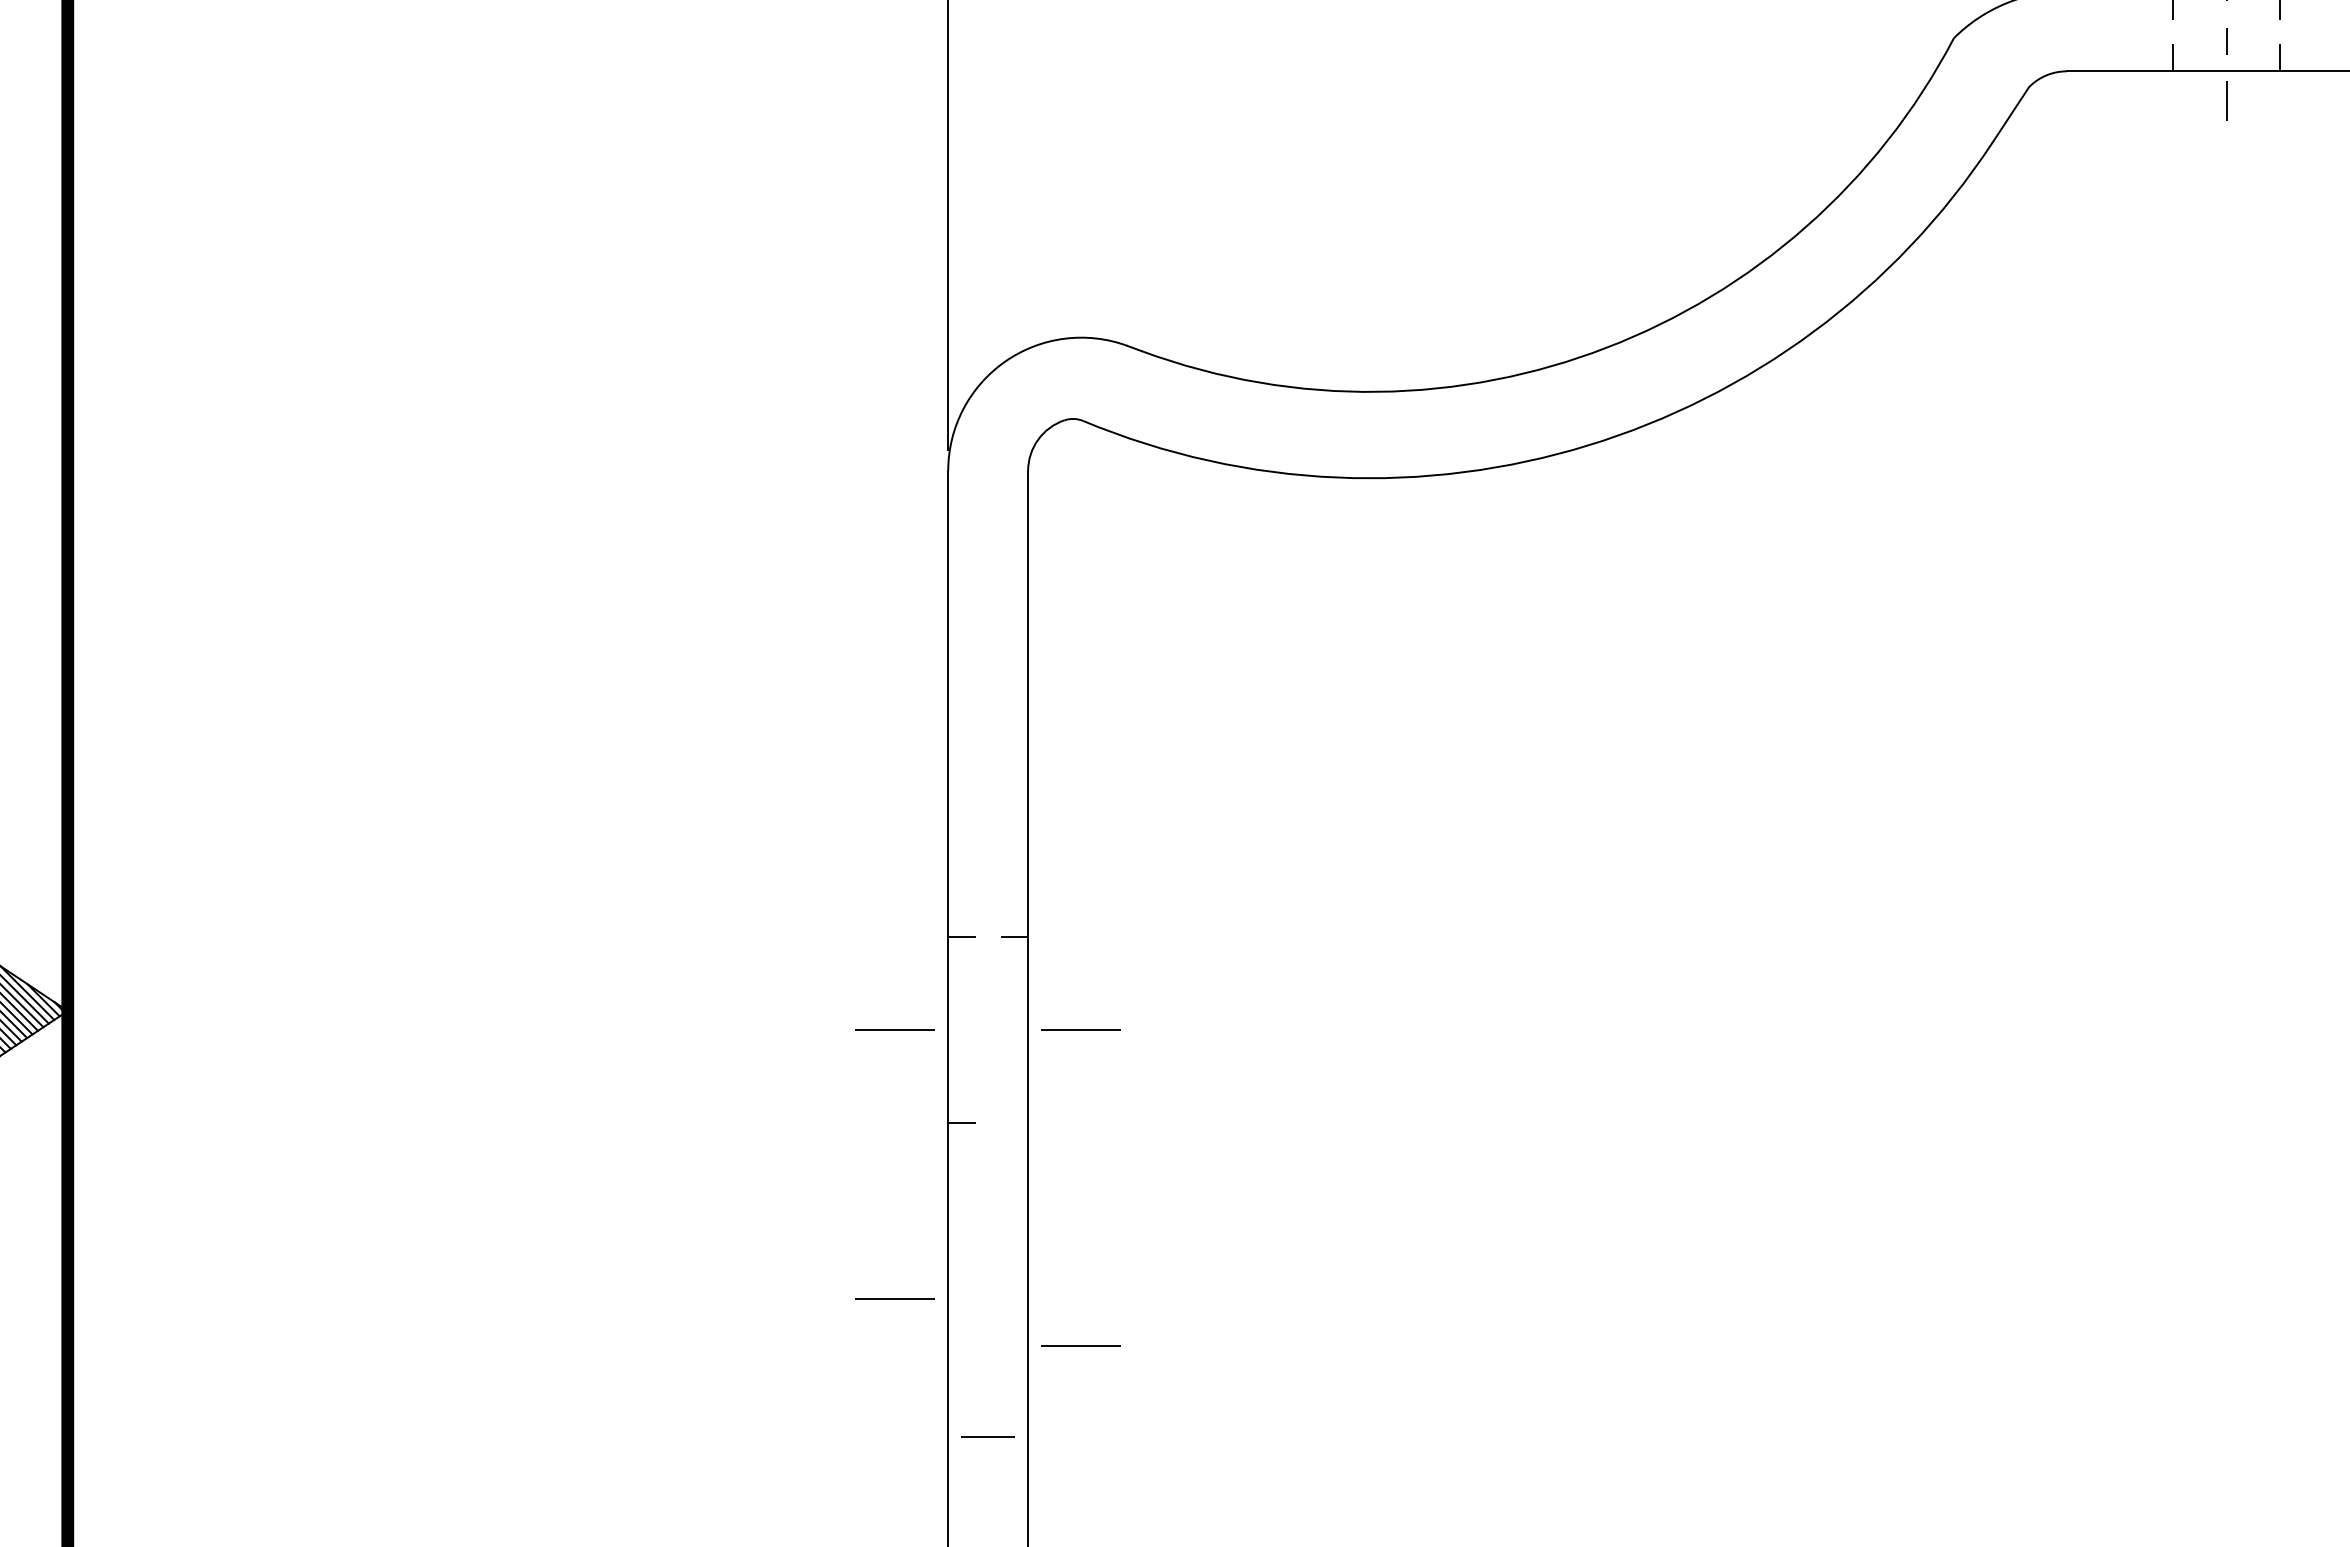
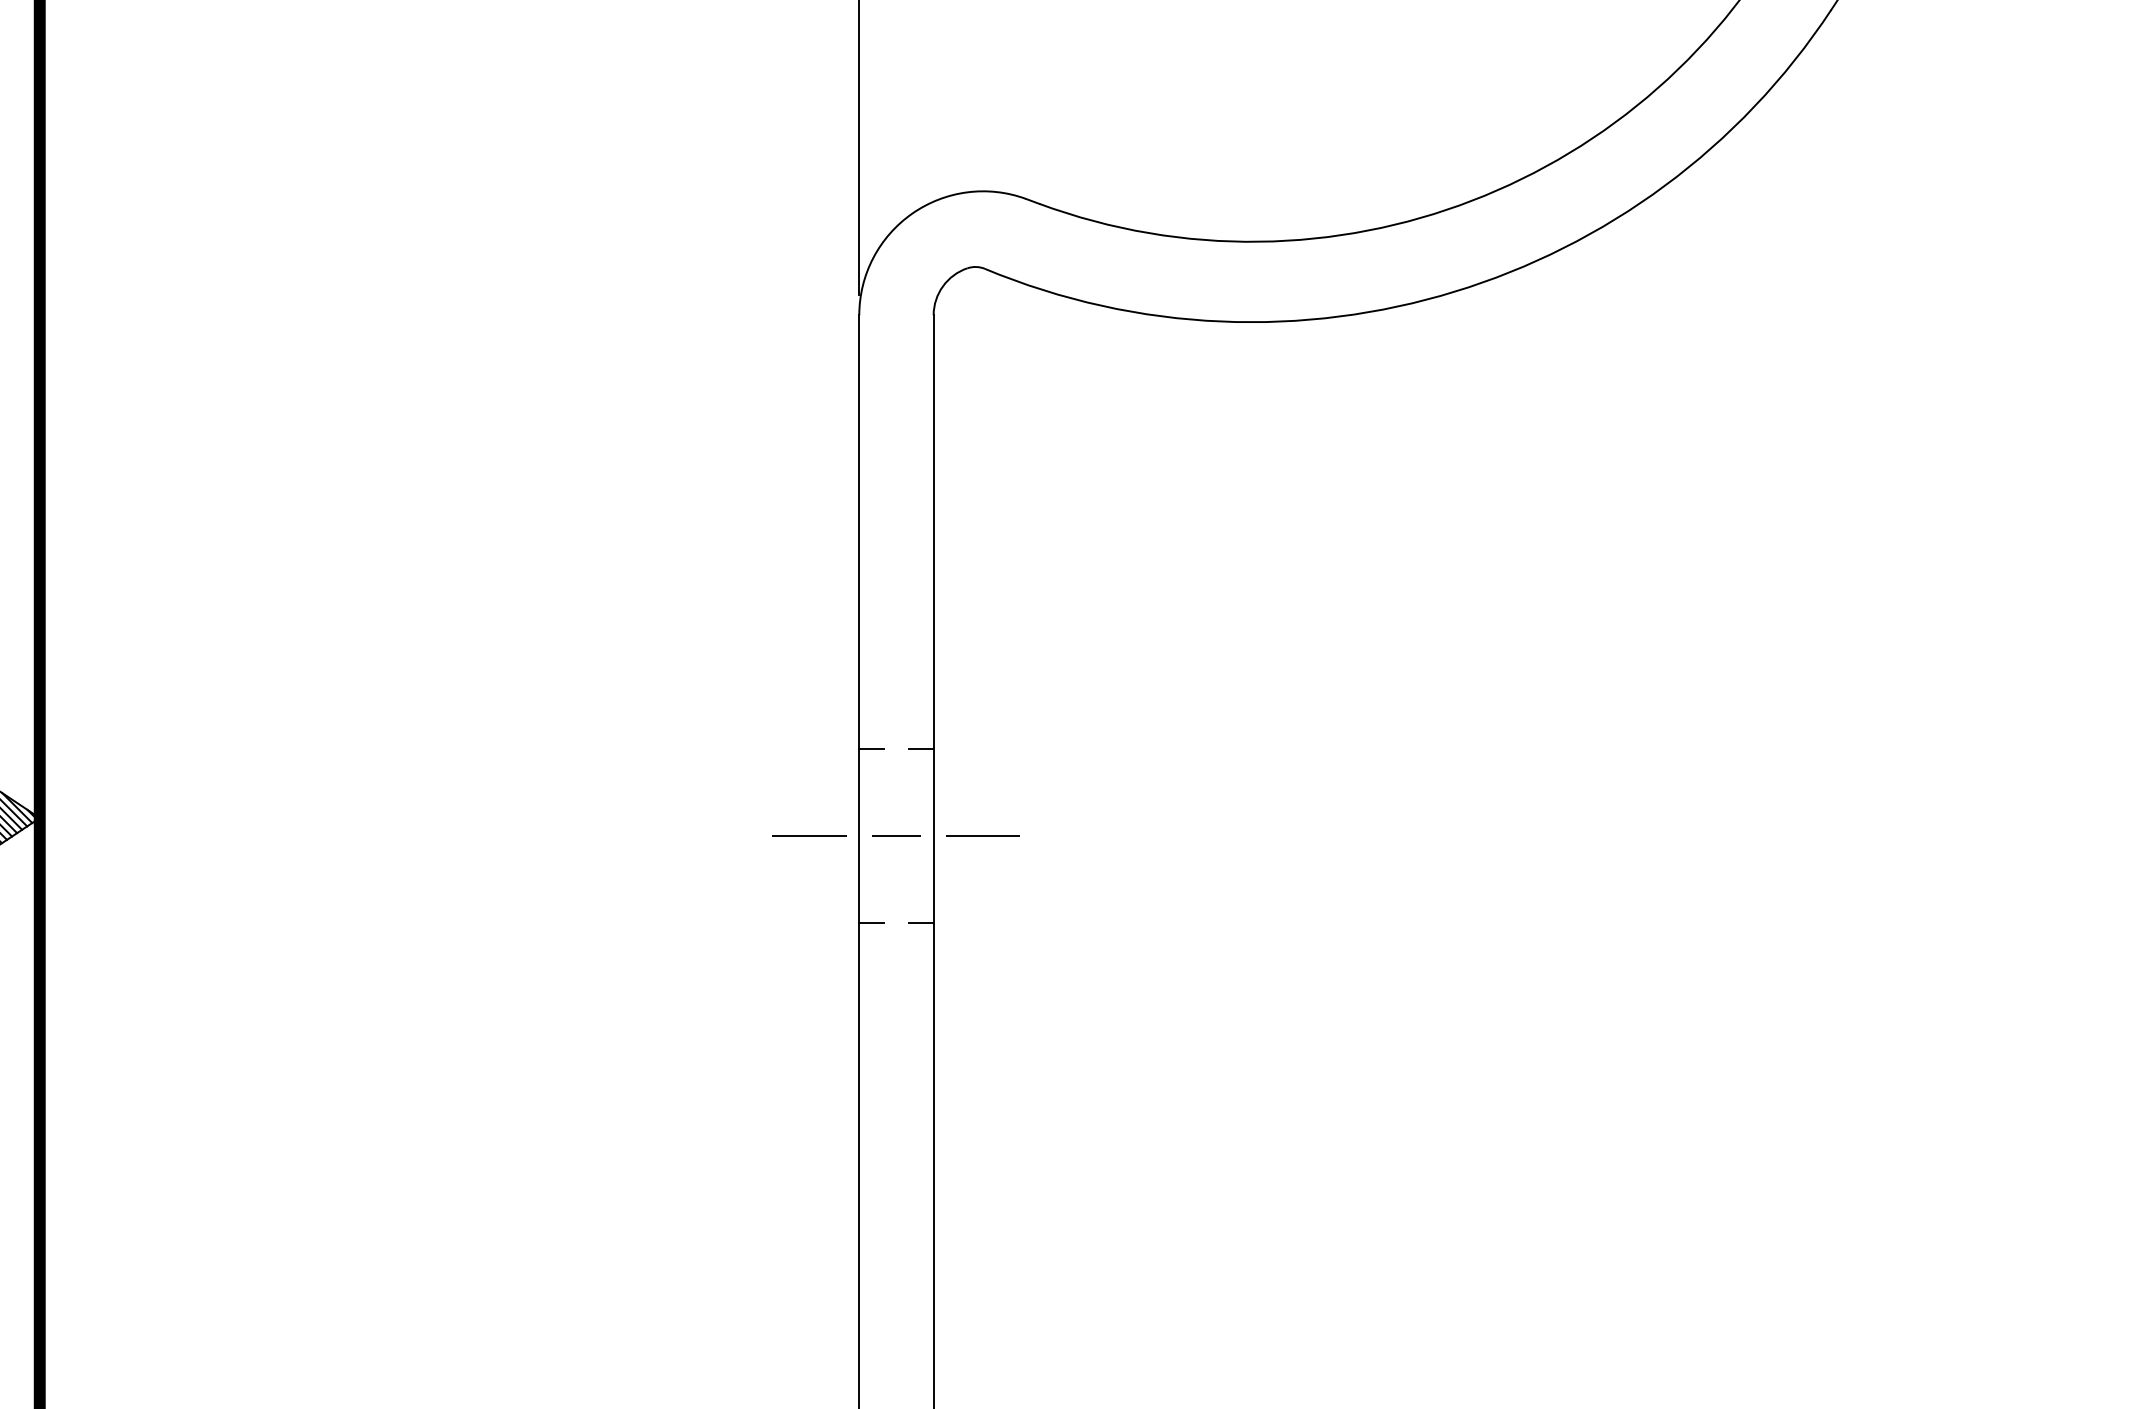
line: (1014, 1123) -> (920, 922), added
line: (894, 1298) -> (809, 1085), removed
line: (1080, 1345) -> (982, 1129), removed
line: (987, 1436) -> (895, 835), moved

